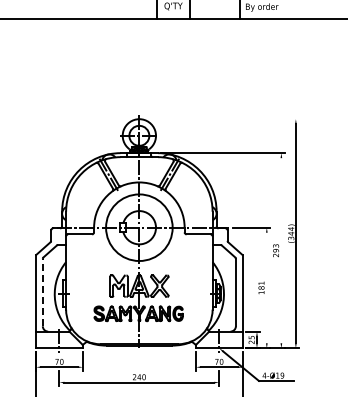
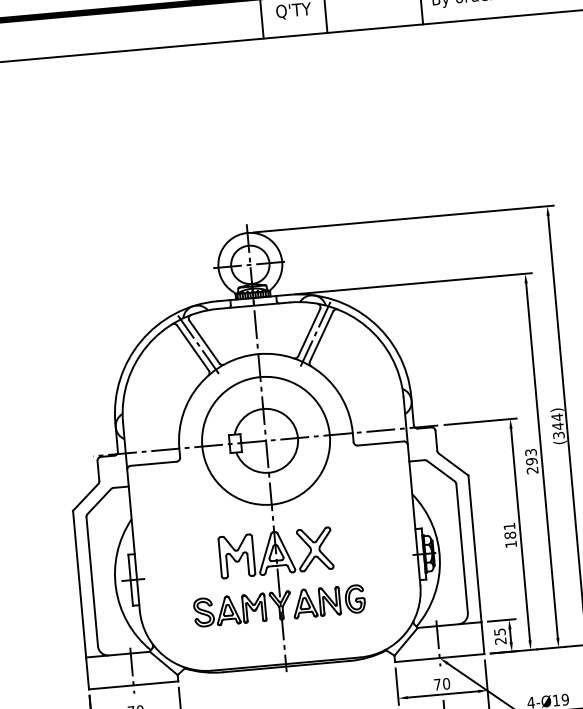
line: (220, 119) -> (402, 219), added
line: (281, 250) -> (542, 460), added
line: (266, 287) -> (519, 533), added
line: (42, 292) -> (91, 581), dashed -> solid

